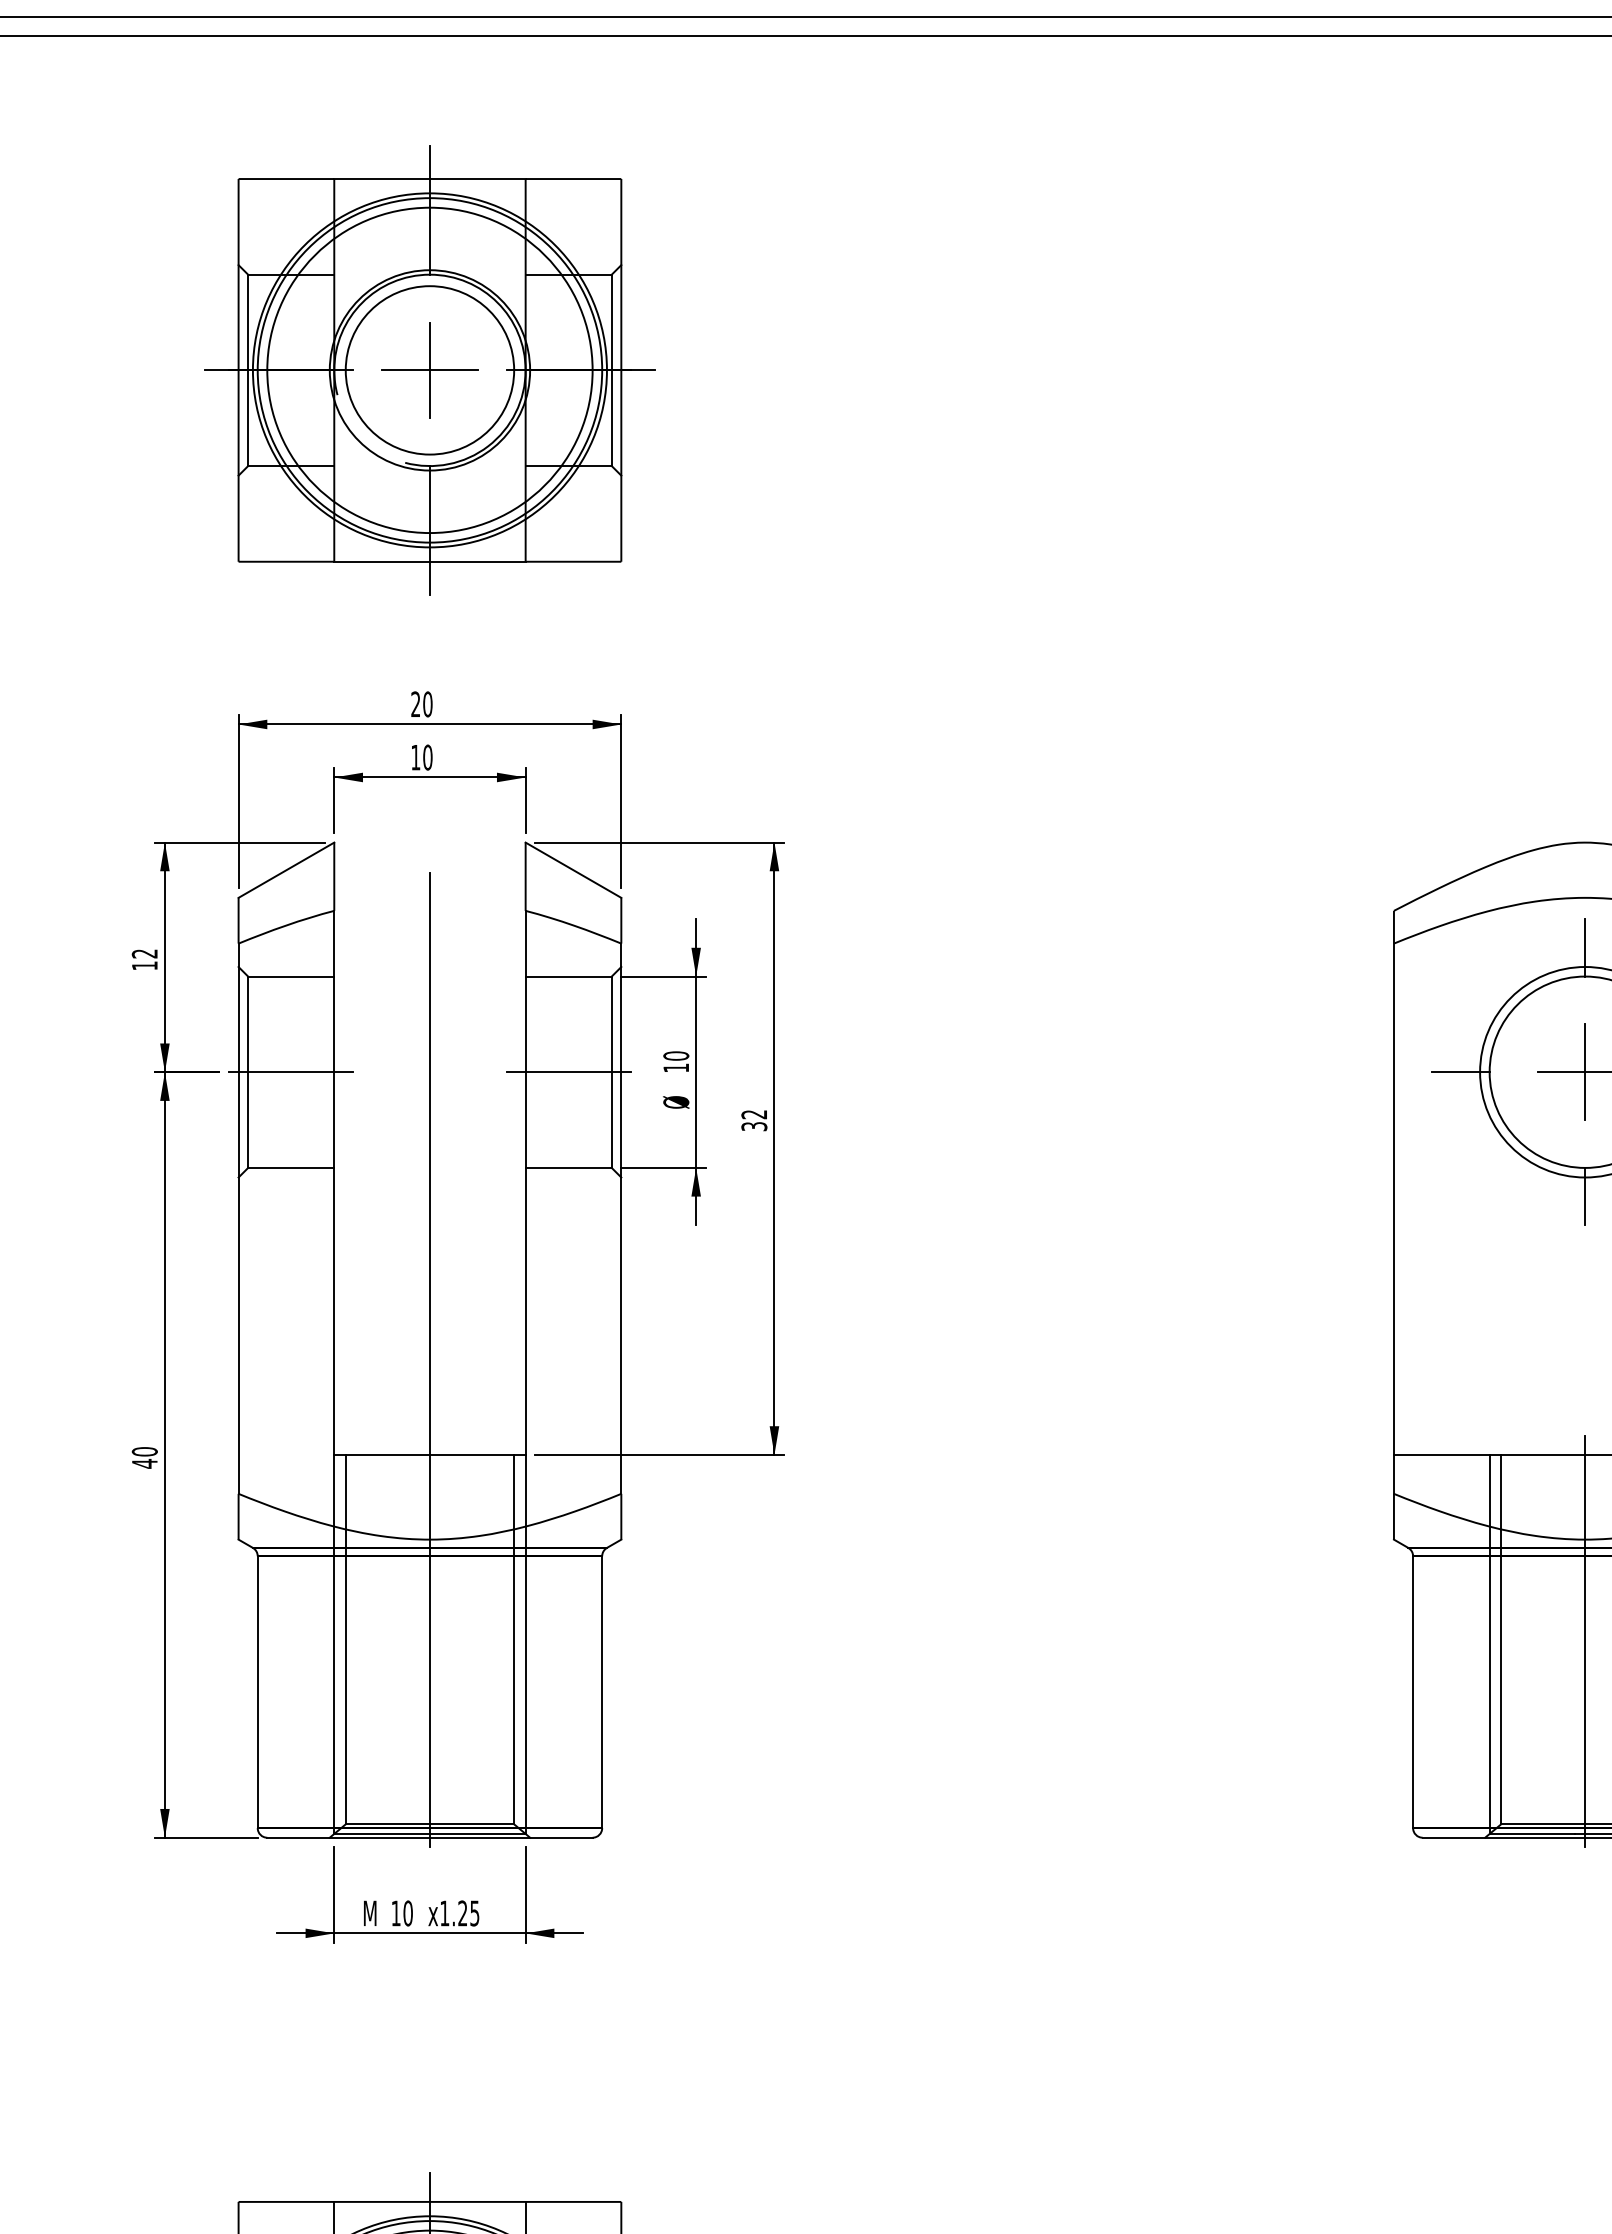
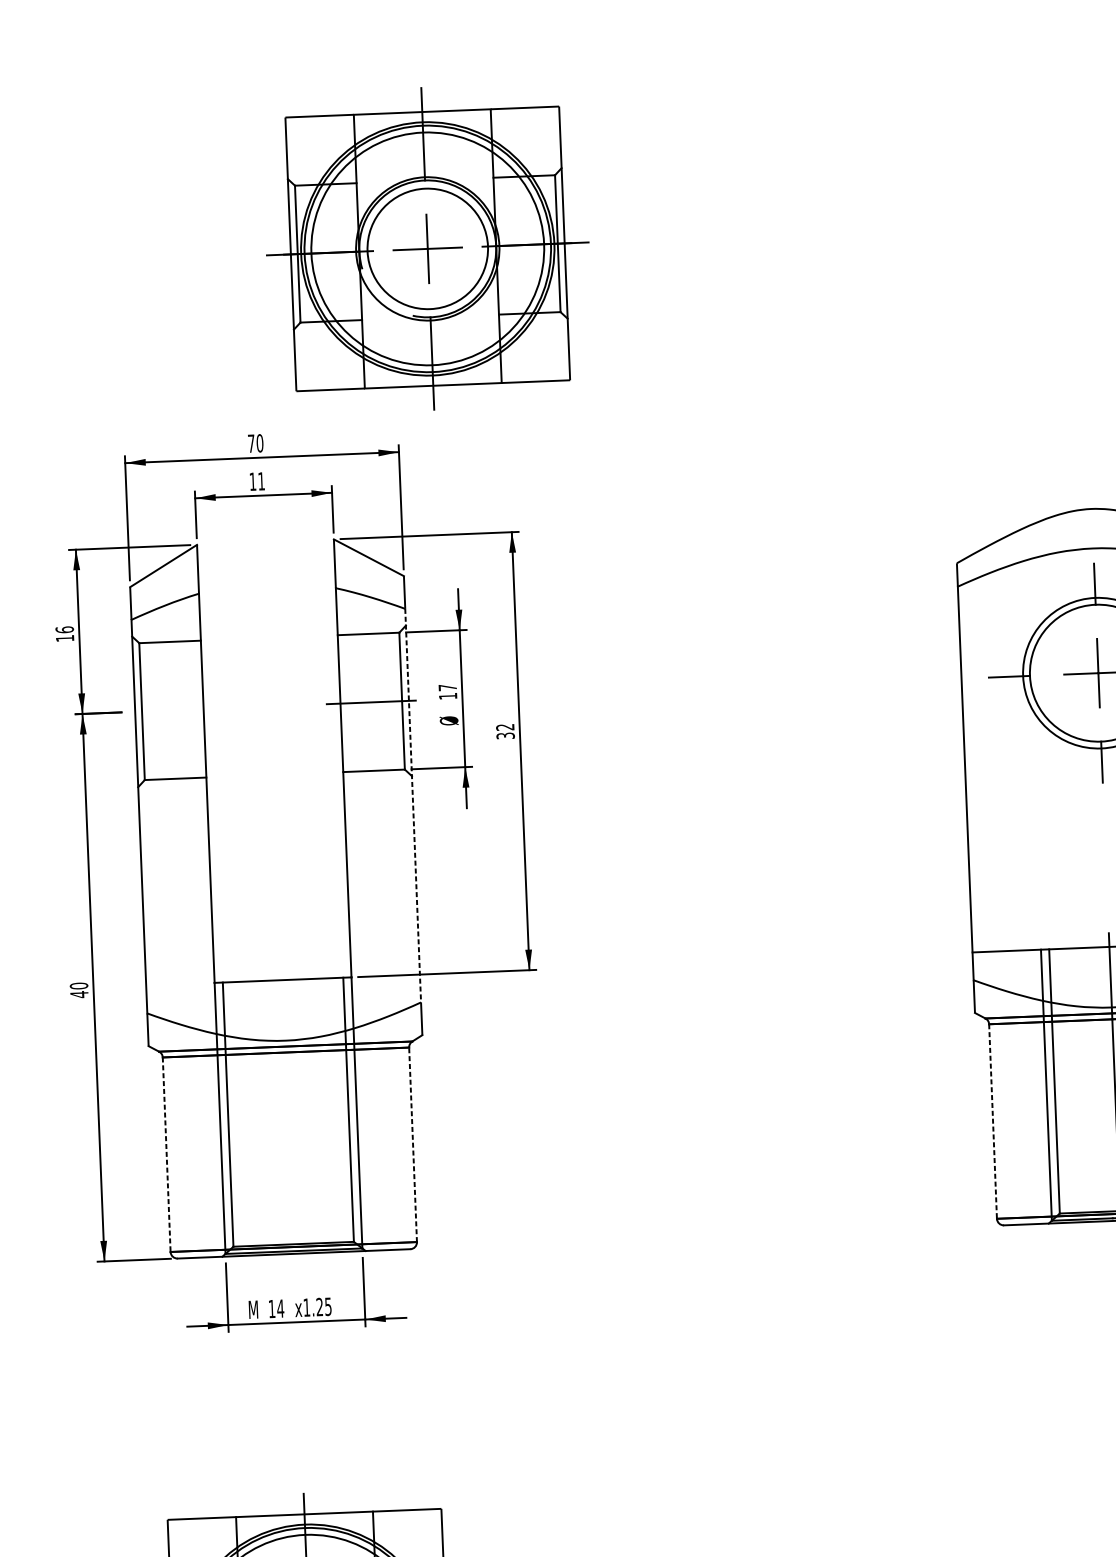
part: (429, 370) -> (427, 249), moved
text: (415, 703) -> (251, 443), 20 -> 70
text: (427, 757) -> (261, 481), 10 -> 11
text: (144, 953) -> (64, 629), 12 -> 16
text: (676, 1055) -> (447, 687), 10 -> 17
line: (291, 1072) -> (173, 710), removed
line: (621, 1219) -> (413, 806), solid -> dashed
line: (429, 1360) -> (280, 912), removed
line: (257, 1692) -> (166, 1154), solid -> dashed
line: (602, 1692) -> (413, 1145), solid -> dashed
line: (1413, 1692) -> (993, 1121), solid -> dashed
text: (408, 1913) -> (280, 1308), 10 -> 14

